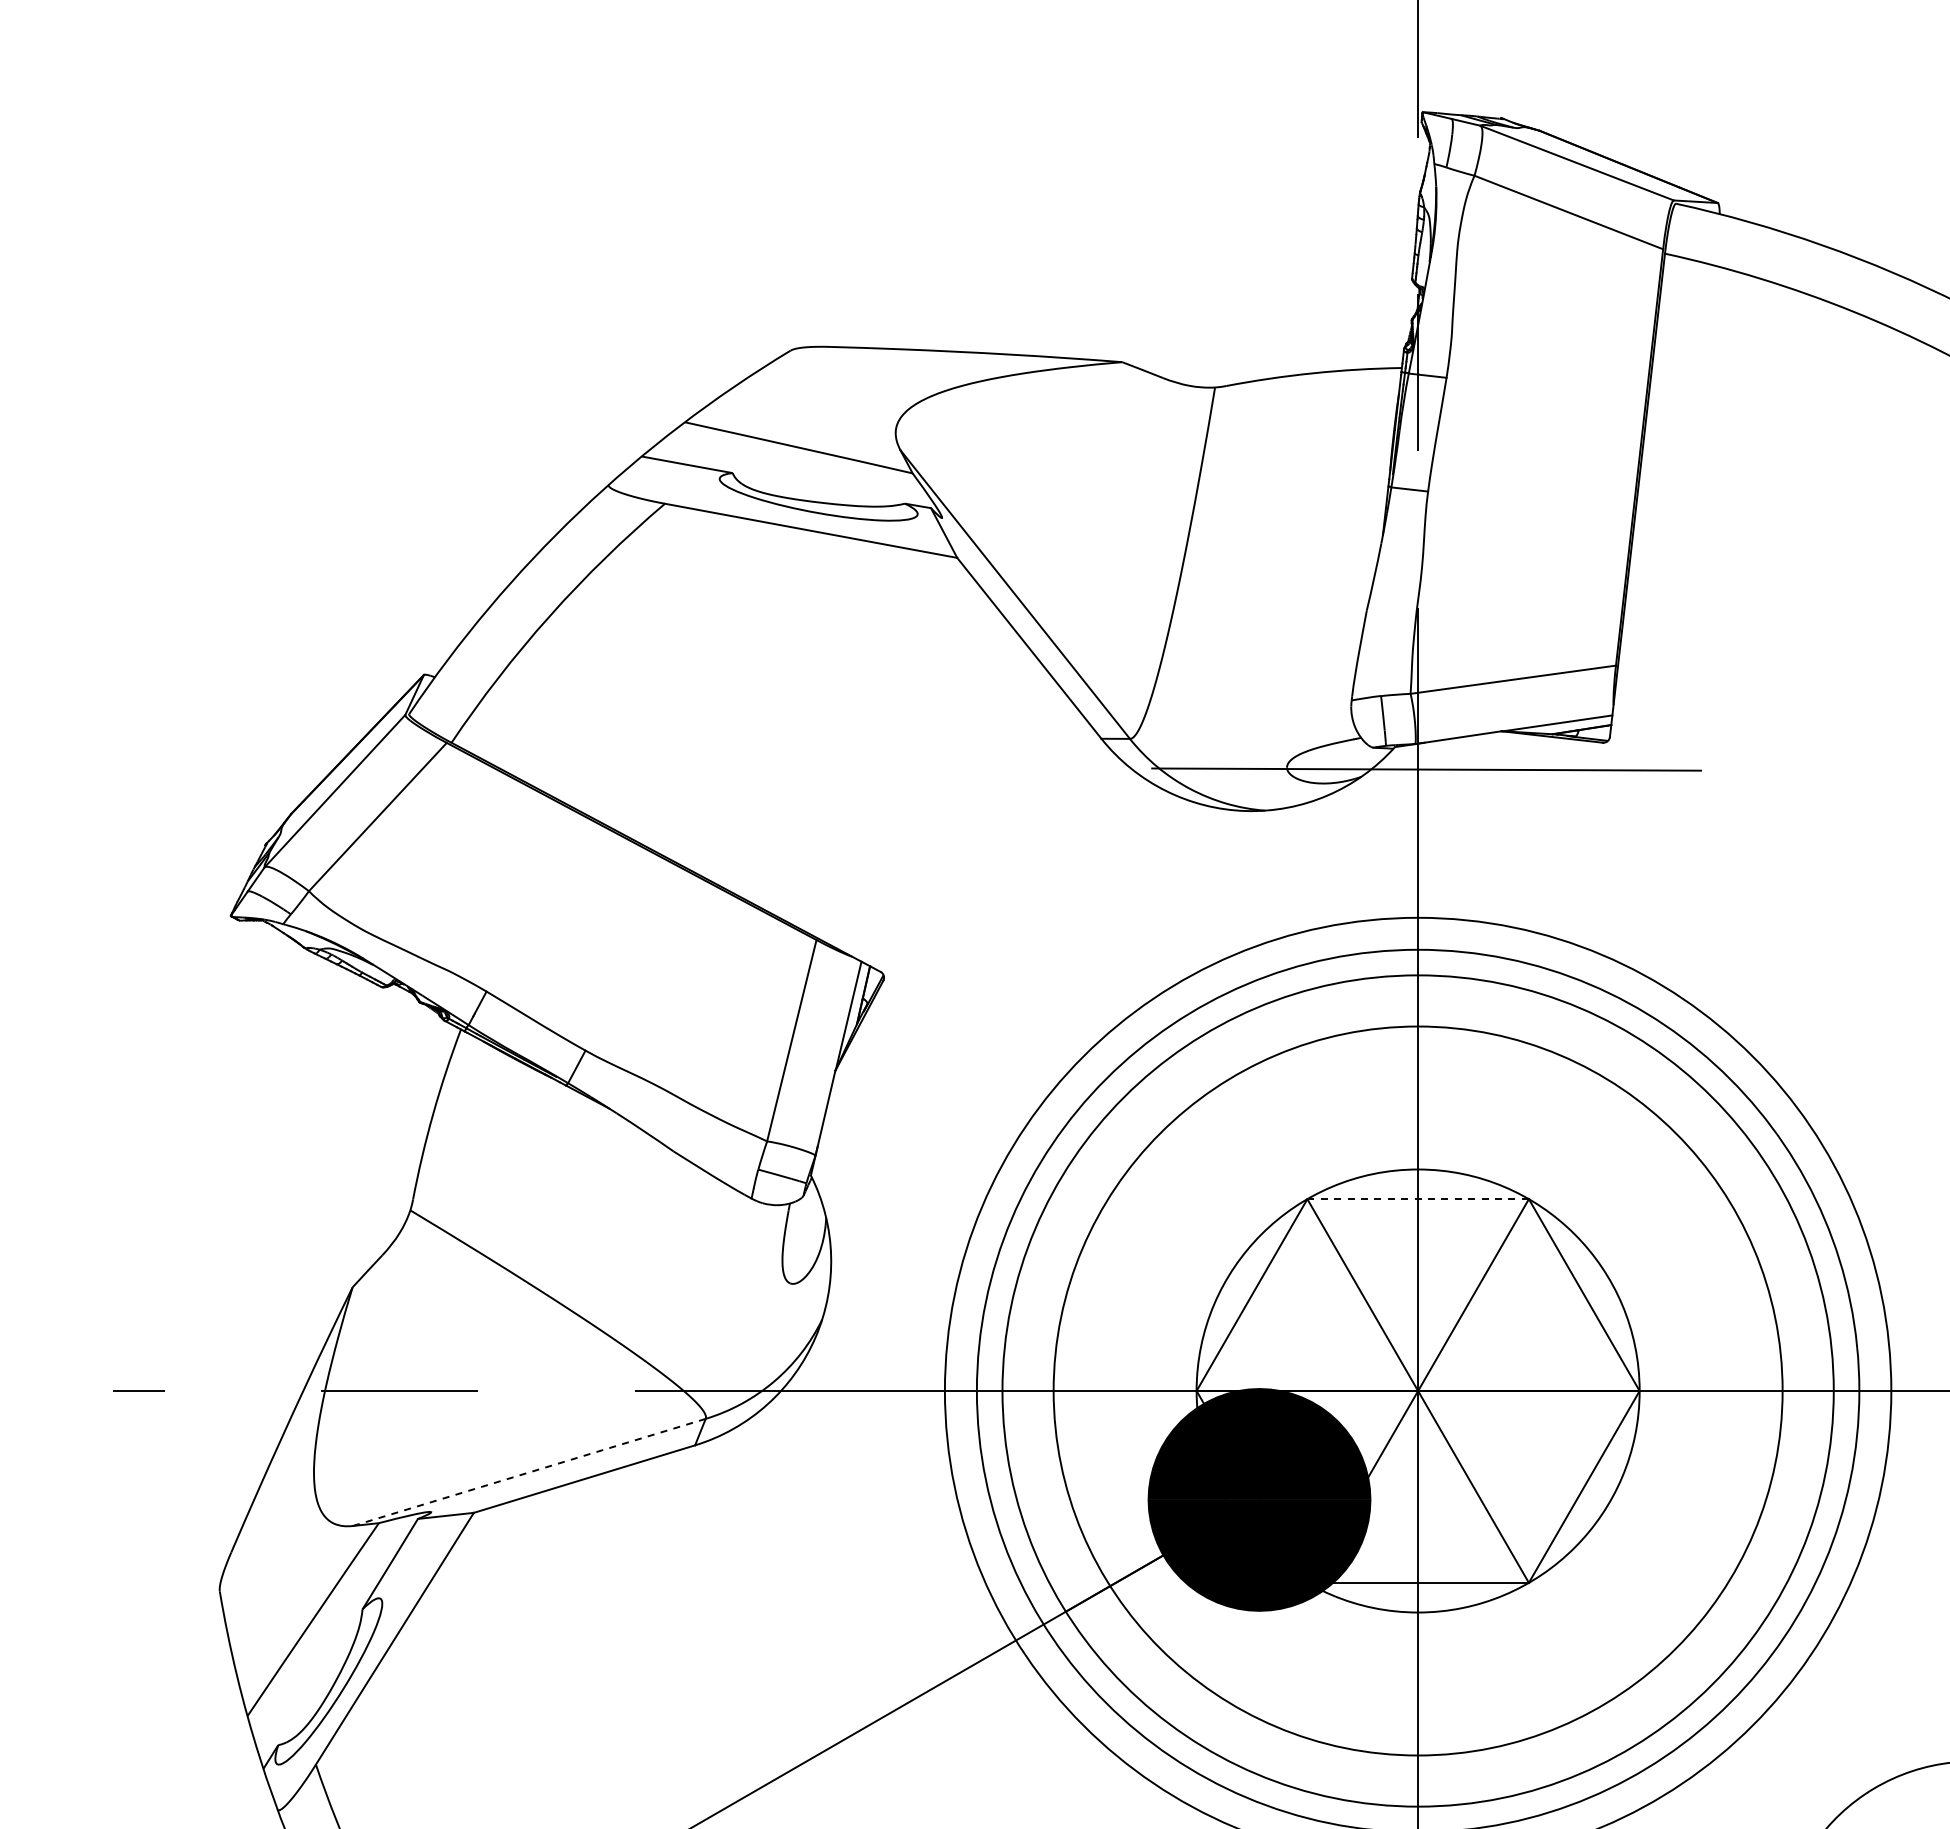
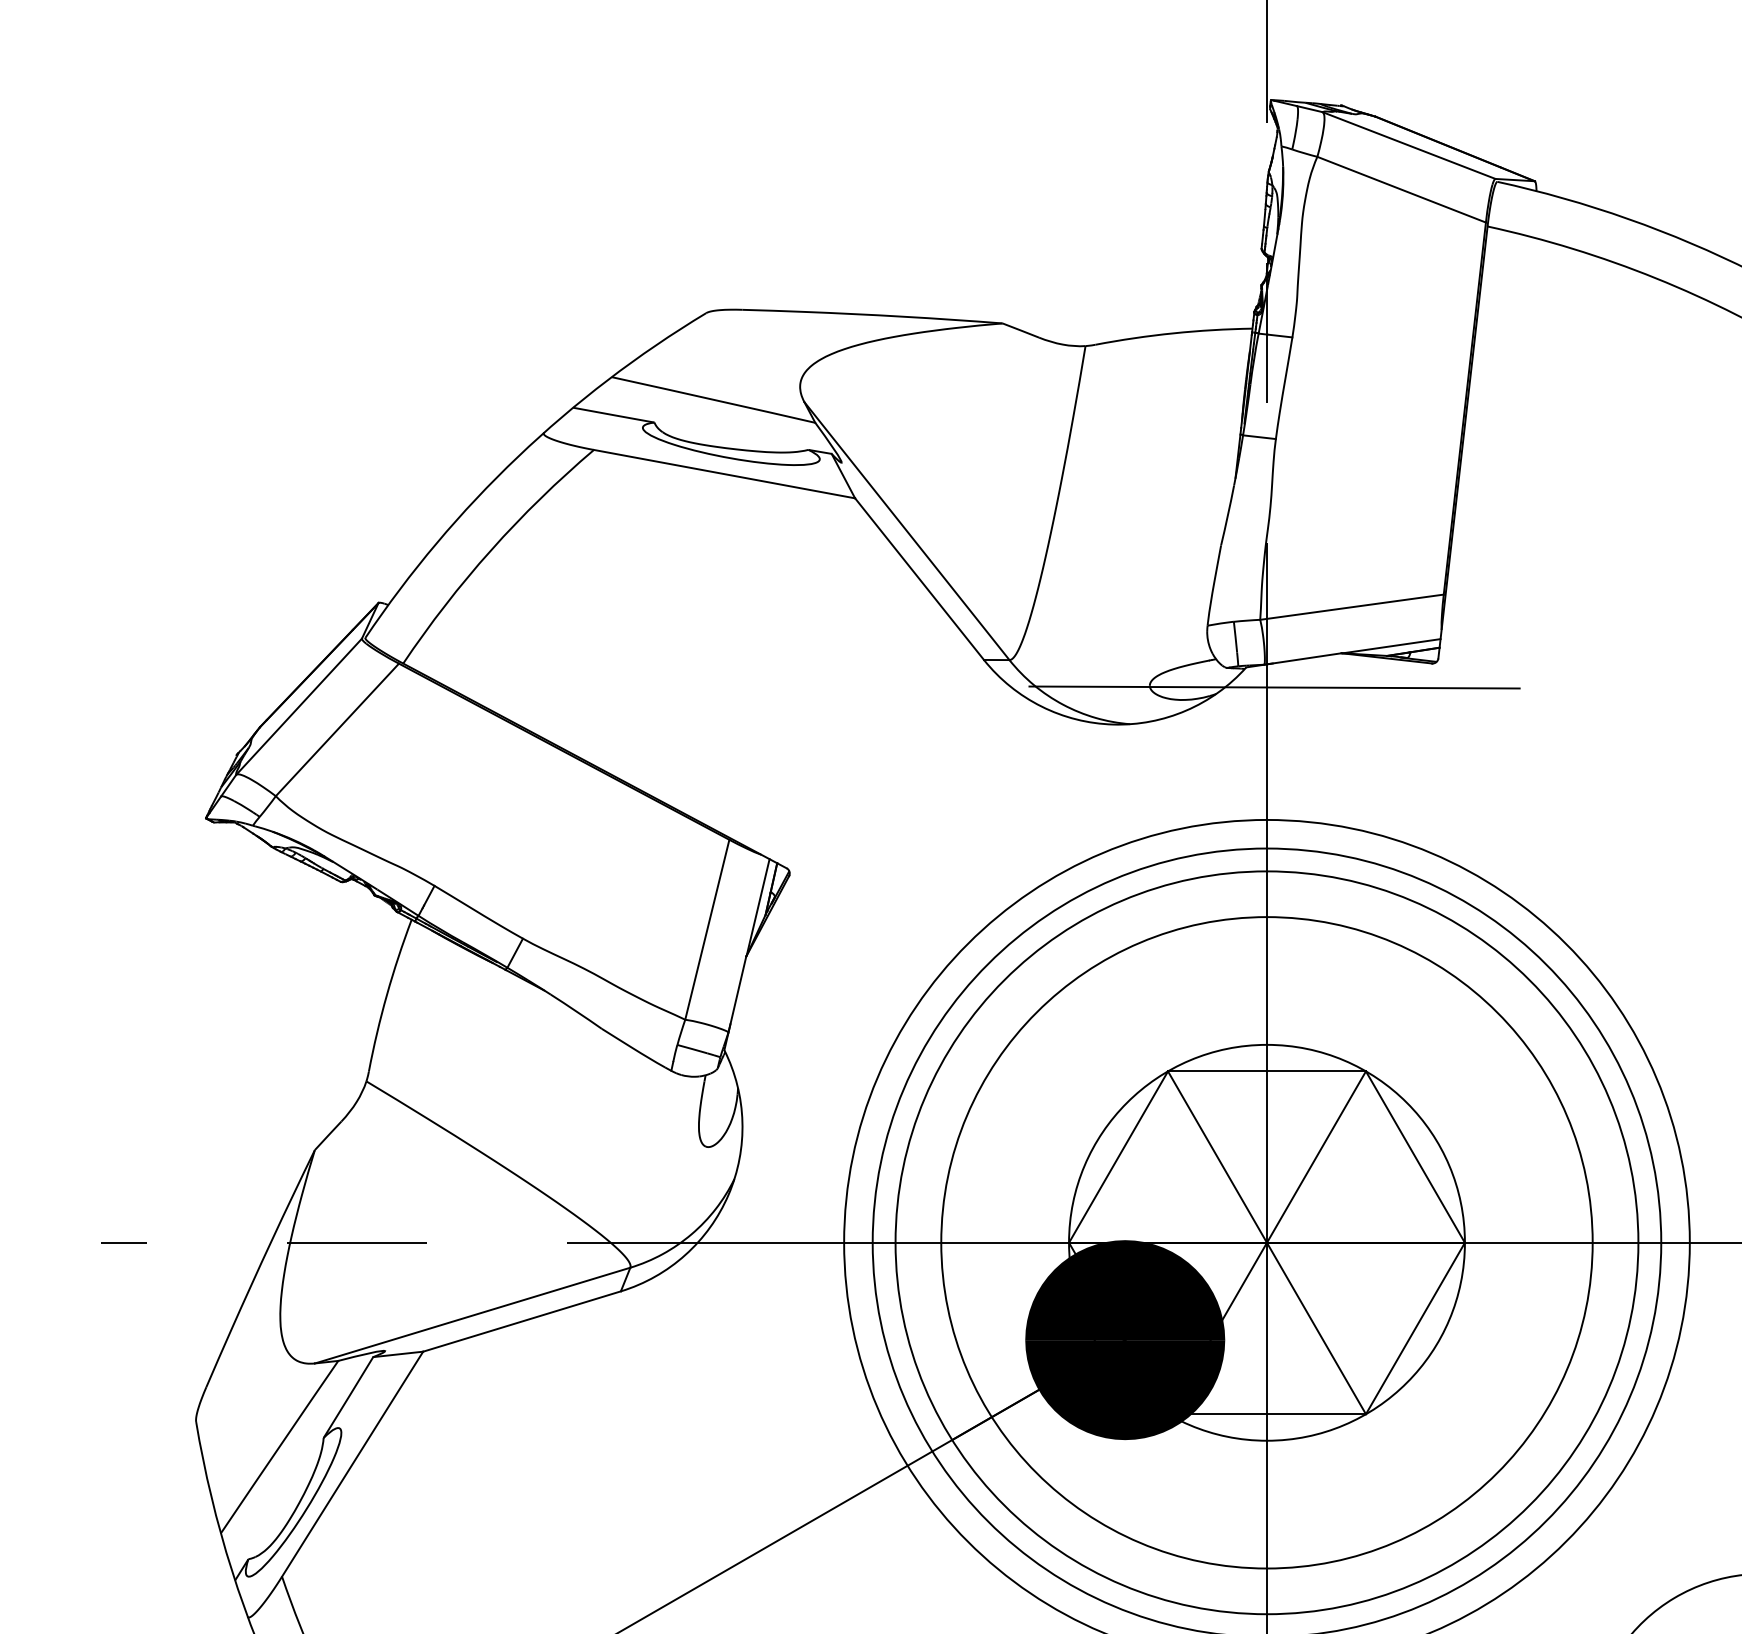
line: (1418, 1199) -> (1267, 1071), dashed -> solid
line: (528, 1472) -> (472, 1315), dashed -> solid

